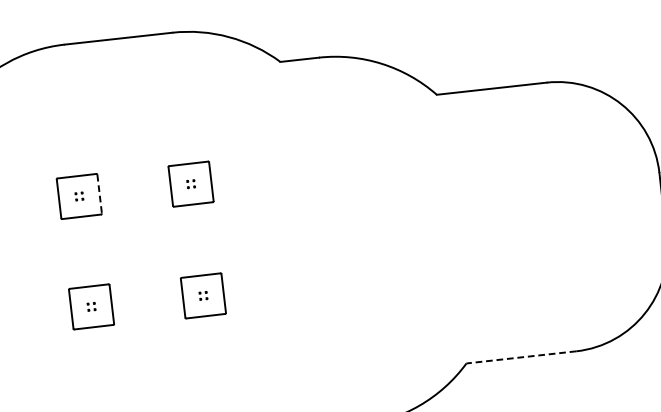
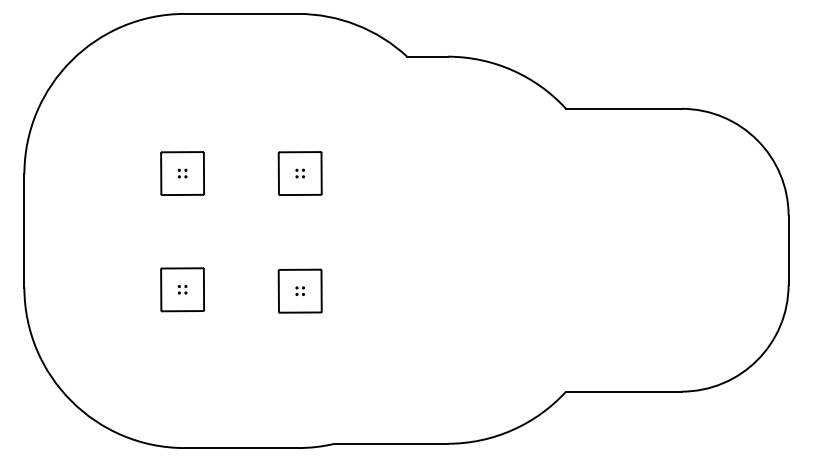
line: (100, 194) -> (204, 173), dashed -> solid
line: (521, 357) -> (623, 391), dashed -> solid

